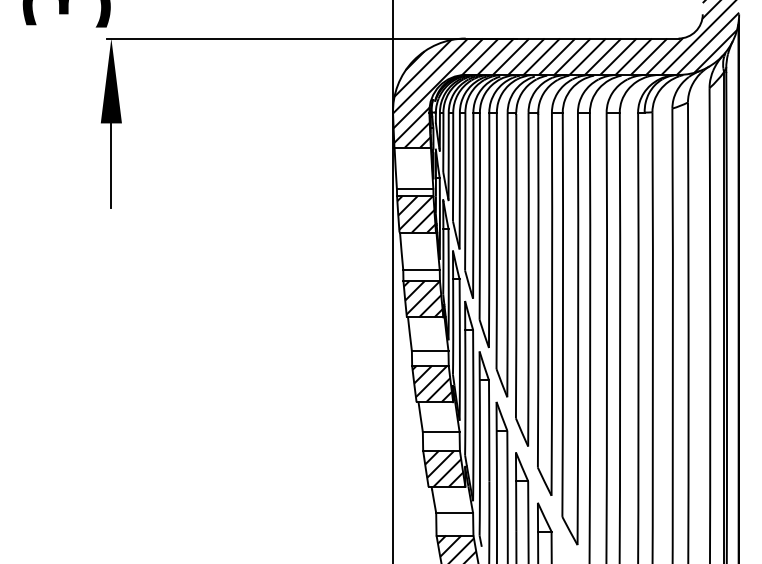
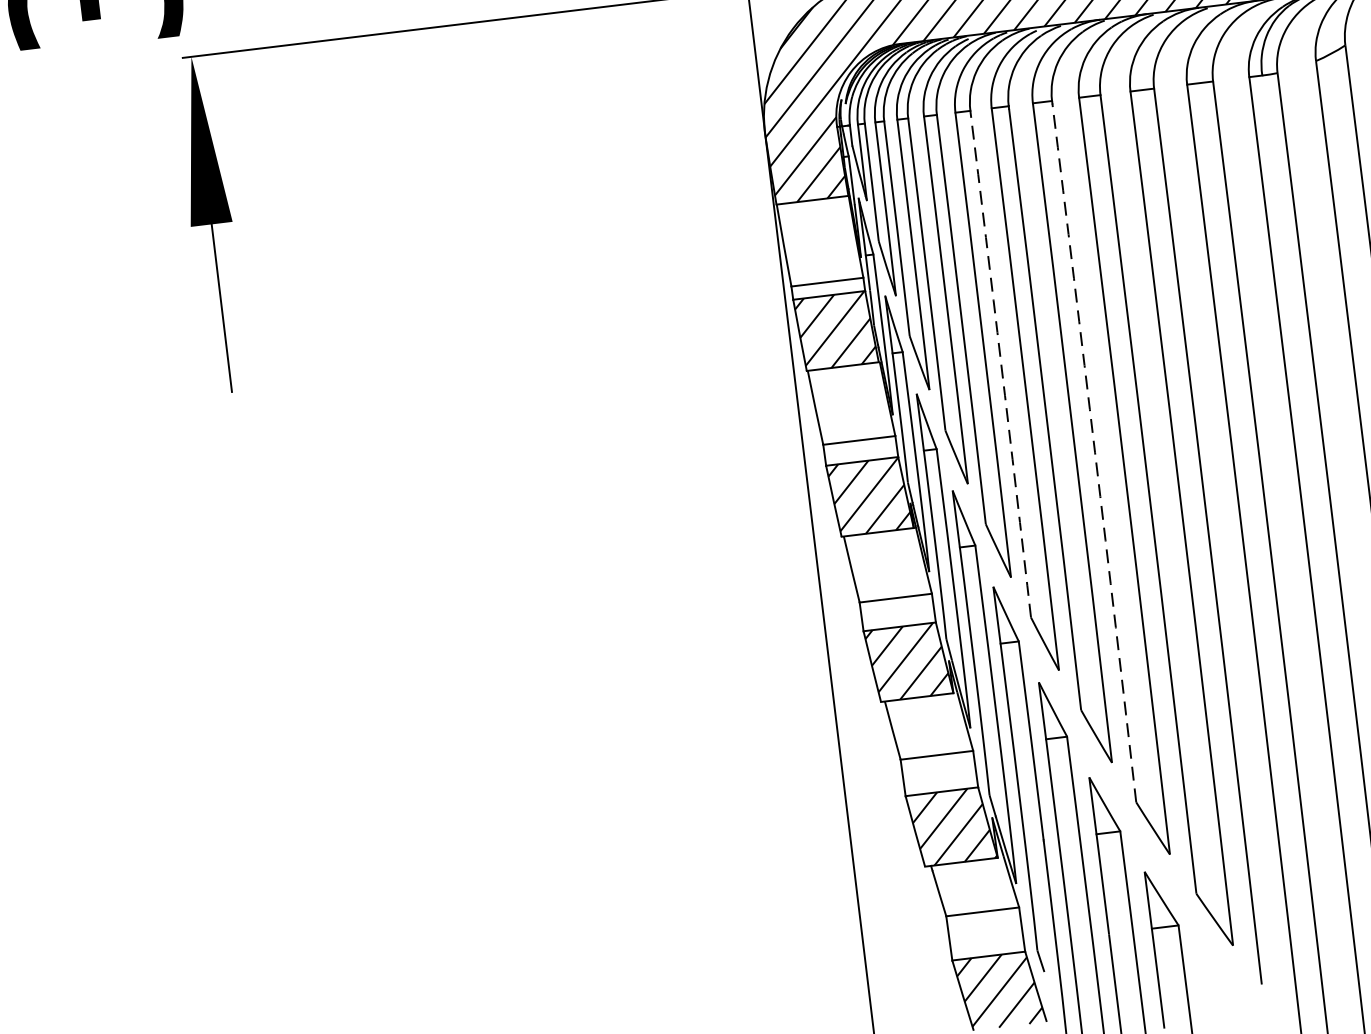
arc: (496, 240) -> (1000, 363), solid -> dashed
arc: (538, 290) -> (1095, 452), solid -> dashed

